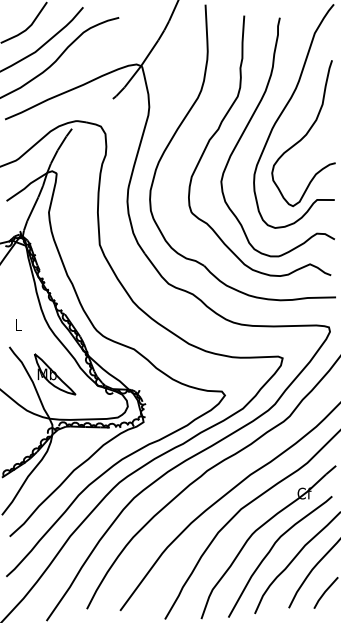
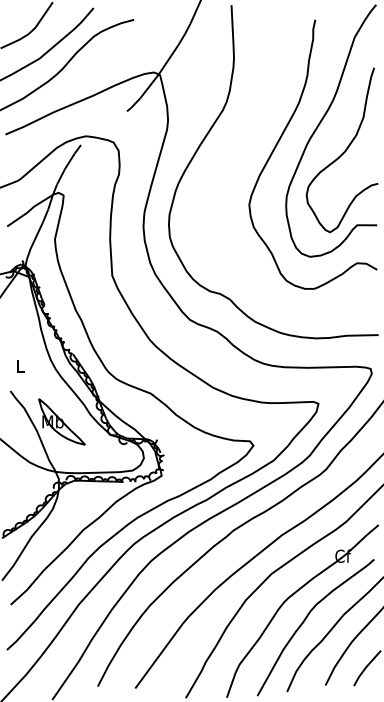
curve: (221, 125) -> (249, 141), removed

